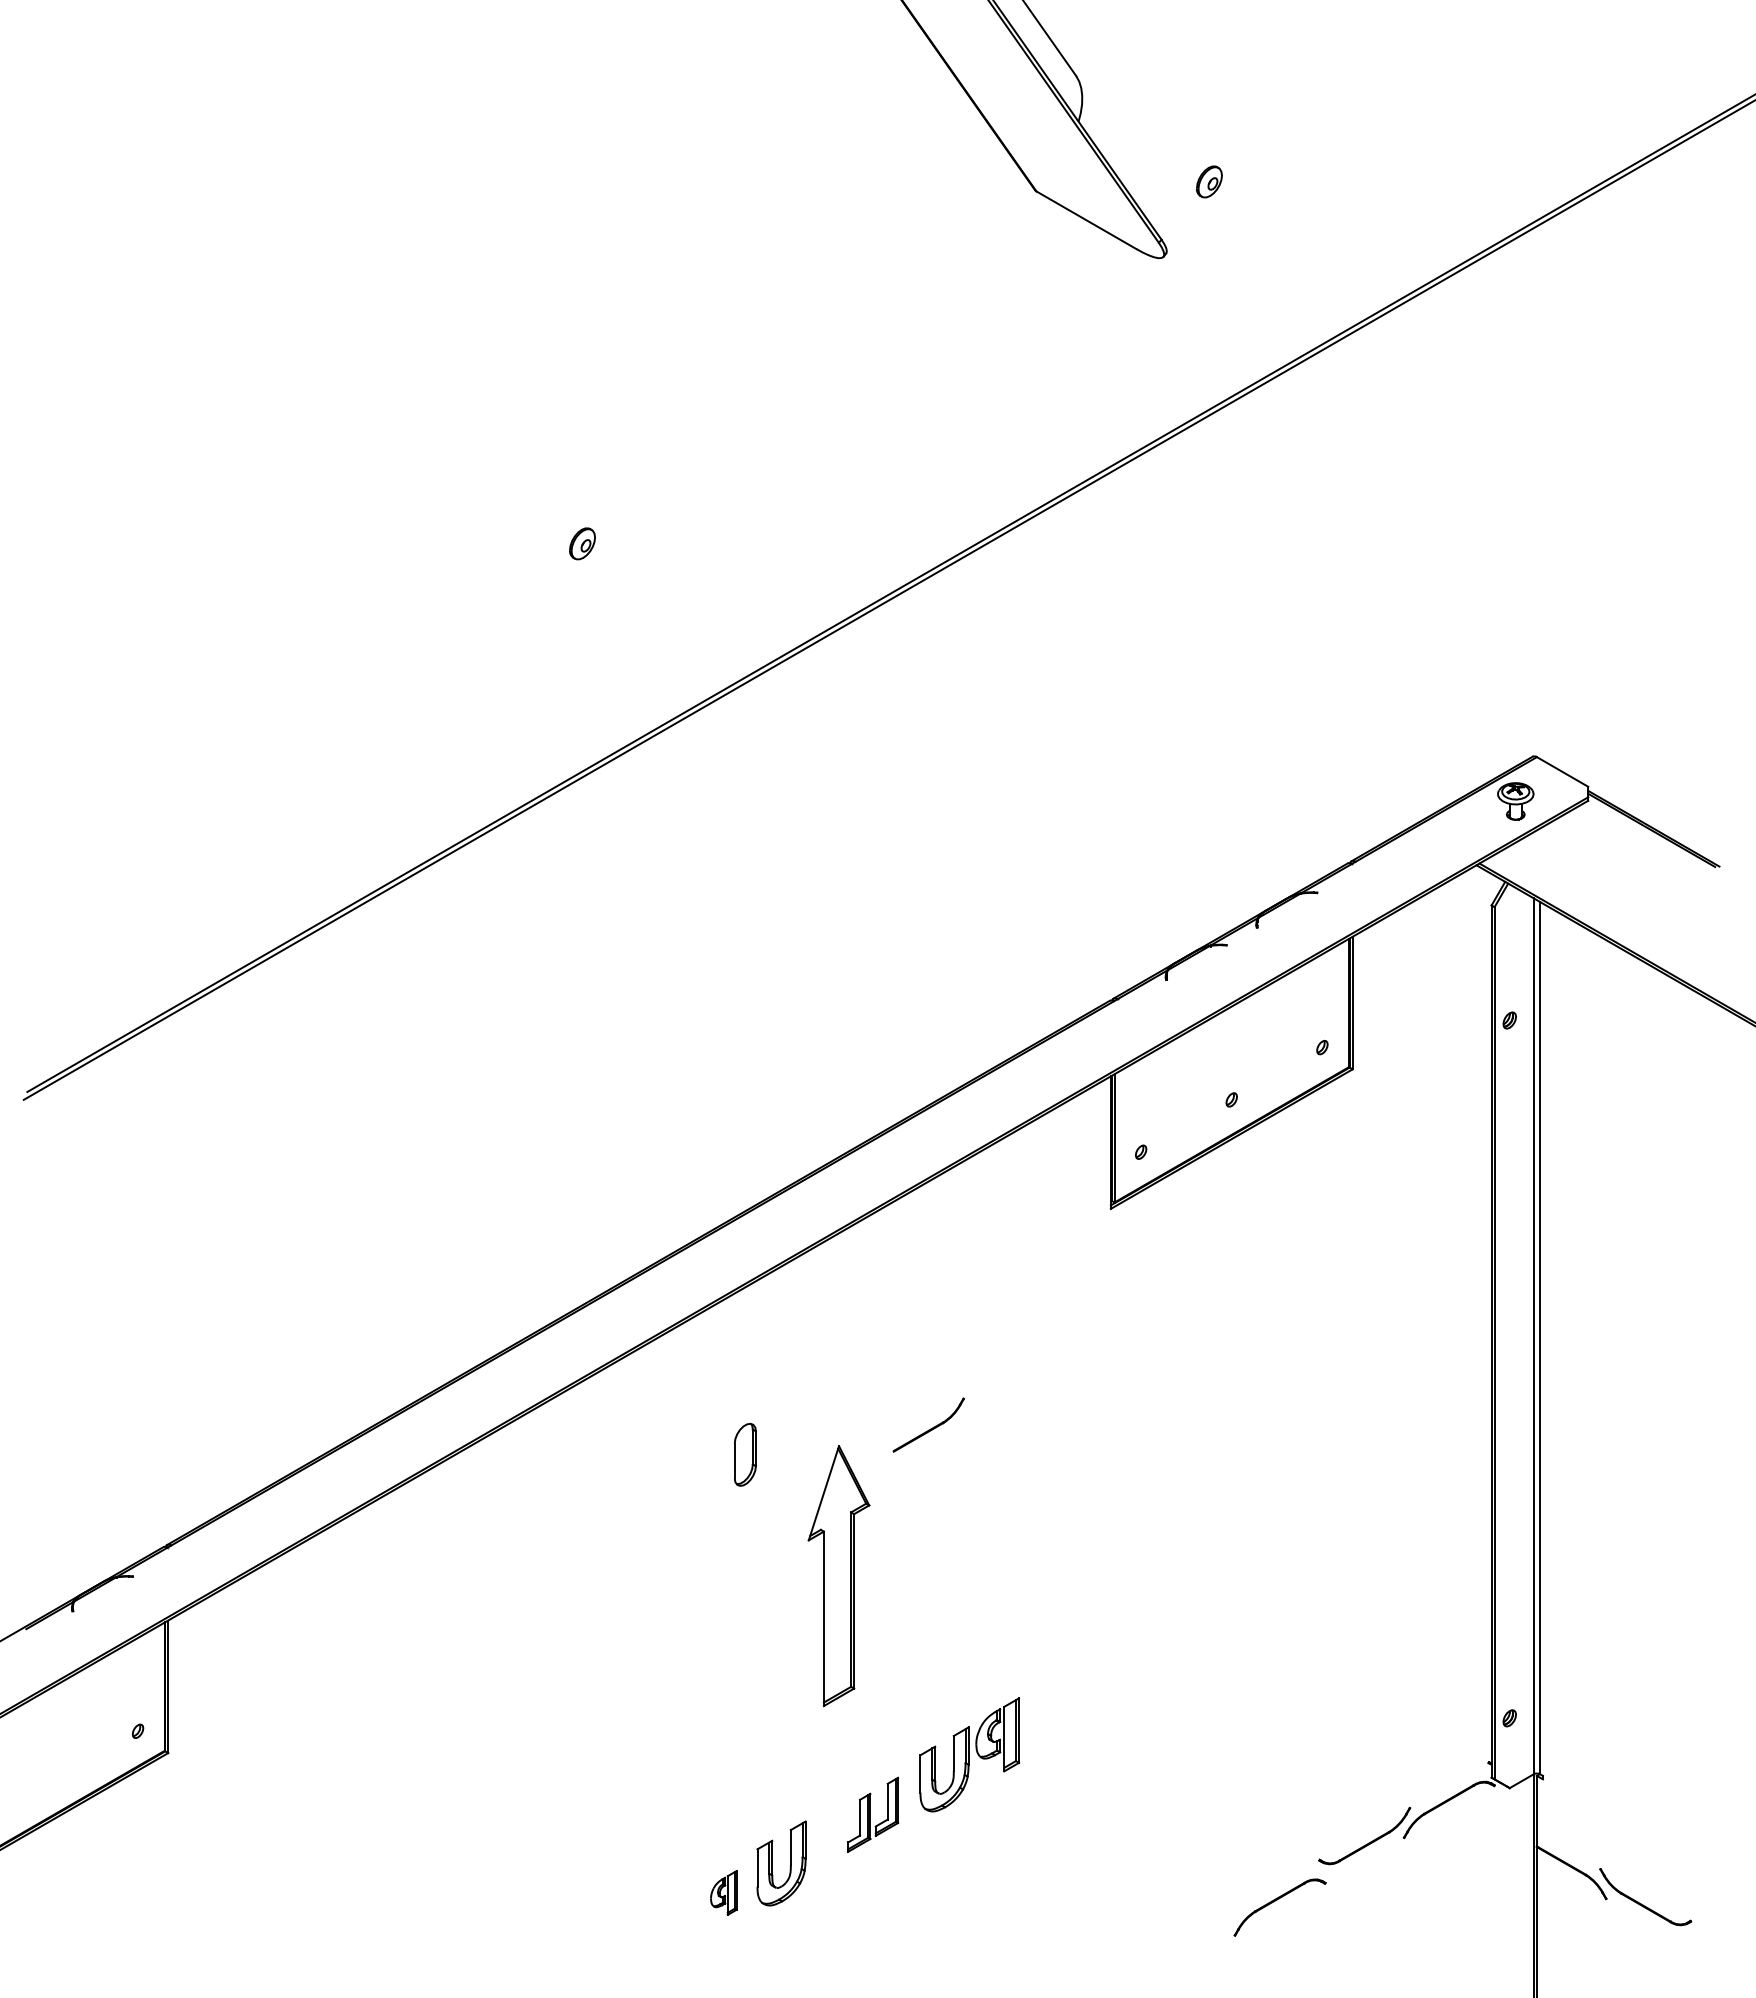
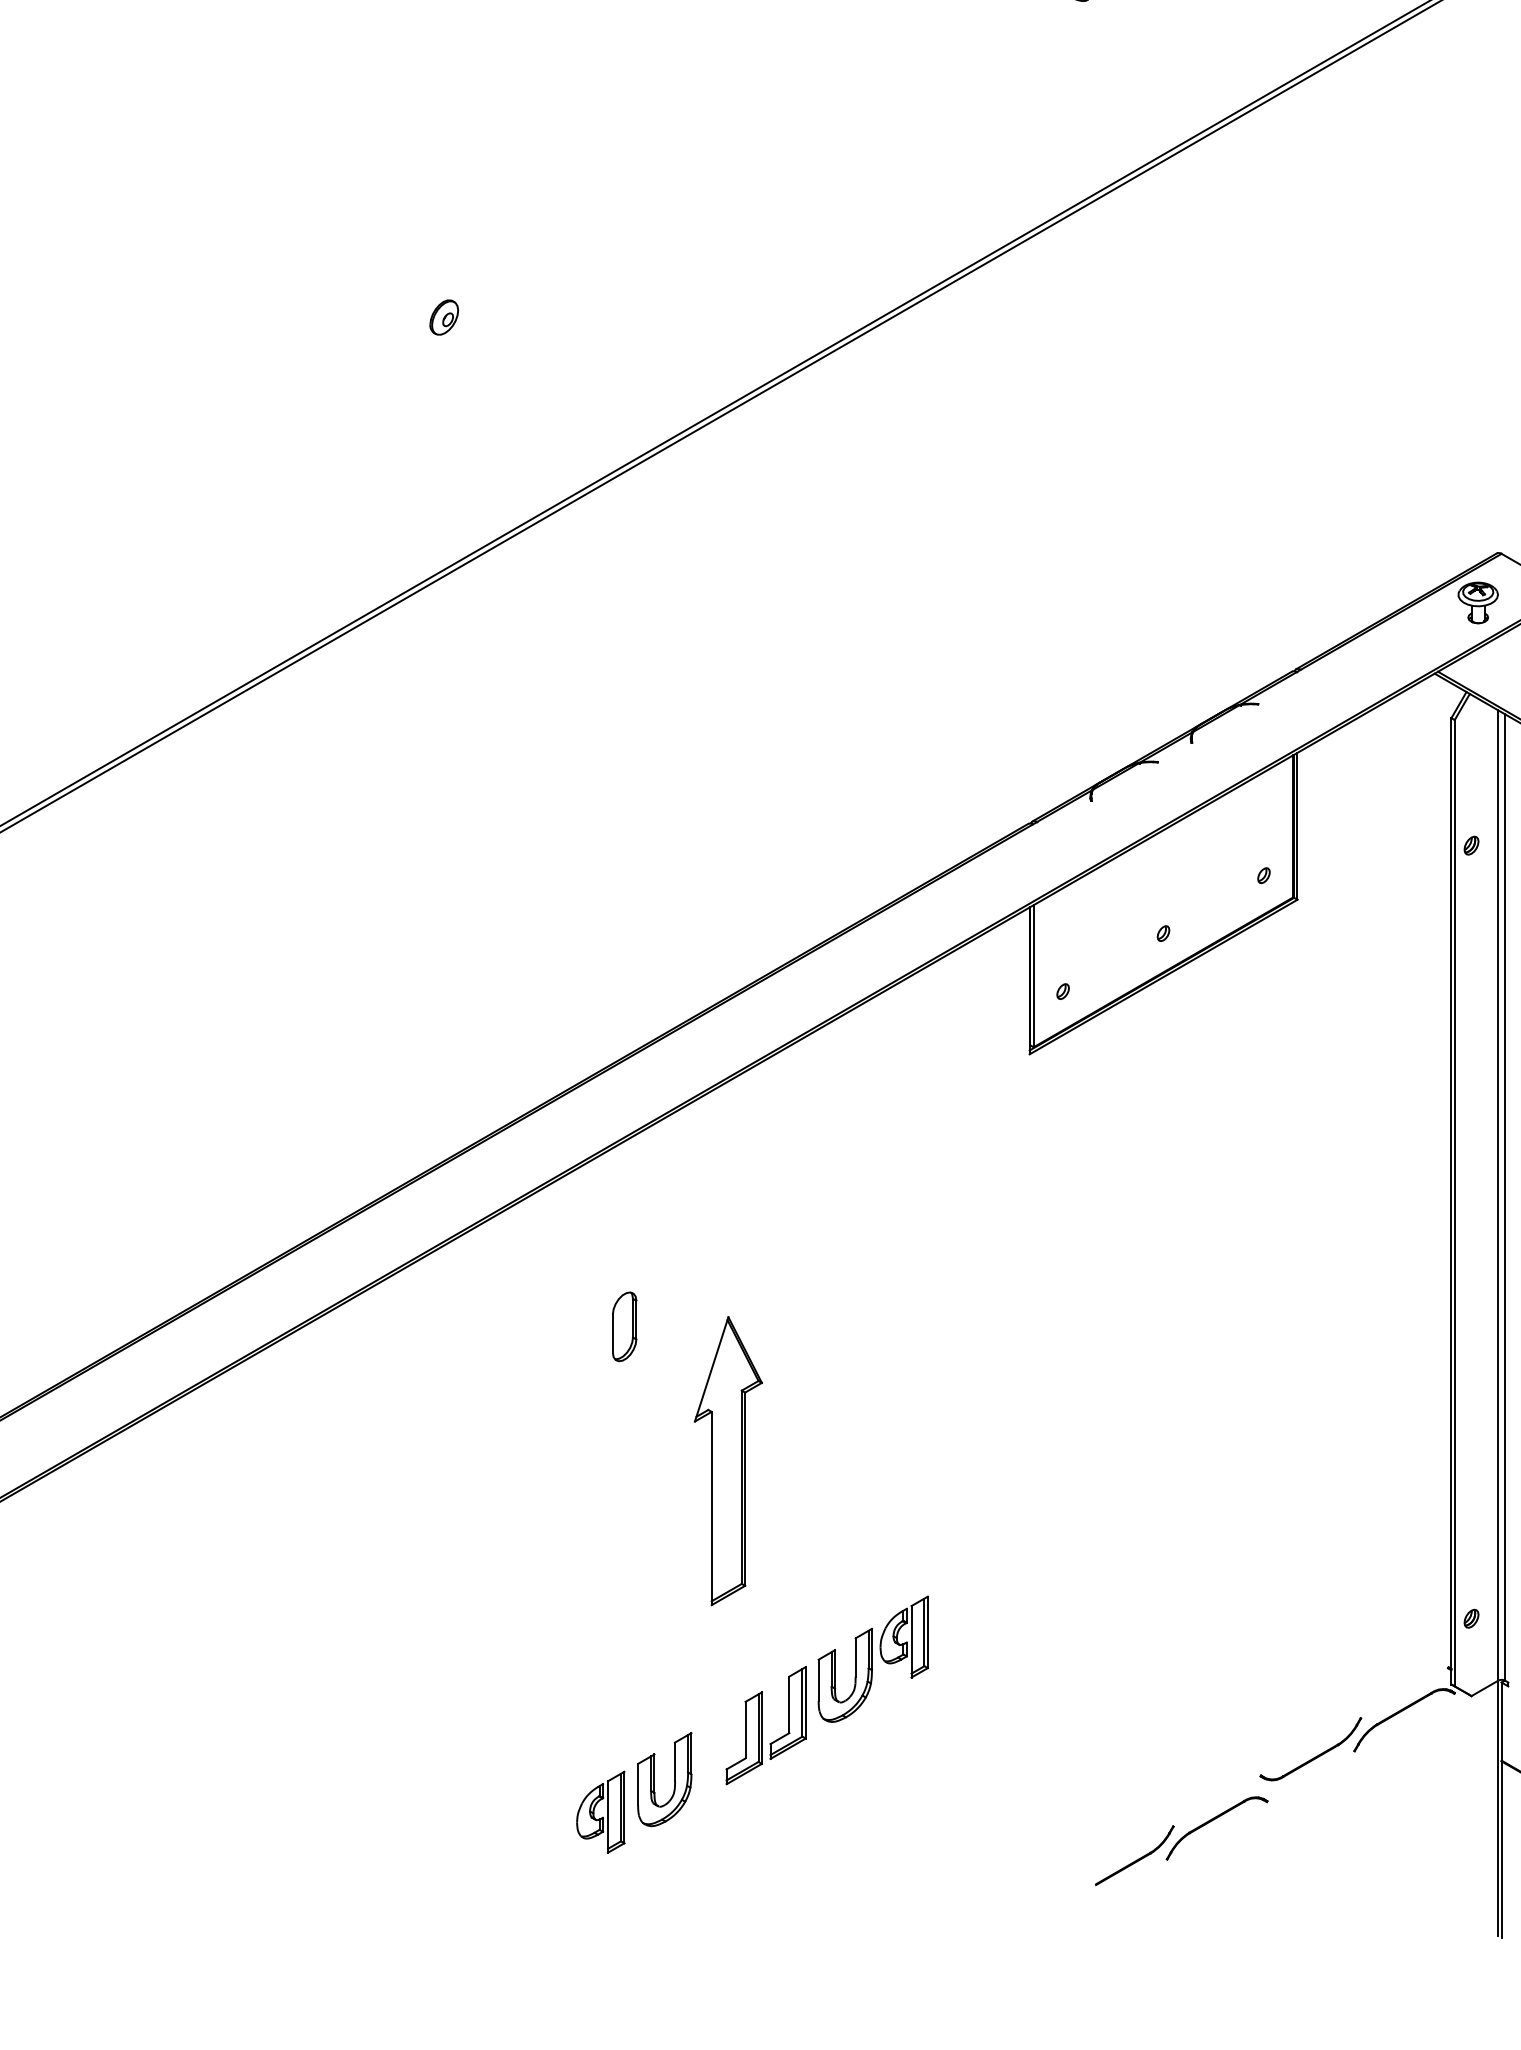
part: (928, 1424) -> (1134, 1854), moved
part: (872, 1814) -> (765, 1725), size x1.43
part: (723, 1892) -> (600, 1811), size x1.67

